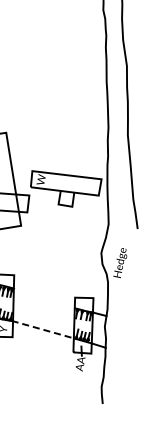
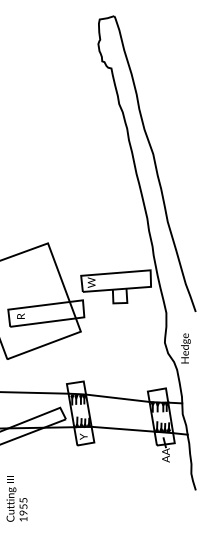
line: (44, 297) -> (117, 397), added
line: (42, 329) -> (122, 429), dashed -> solid

